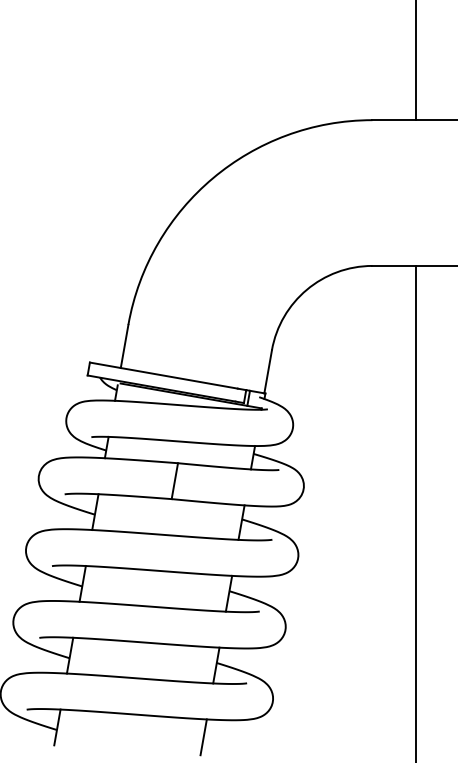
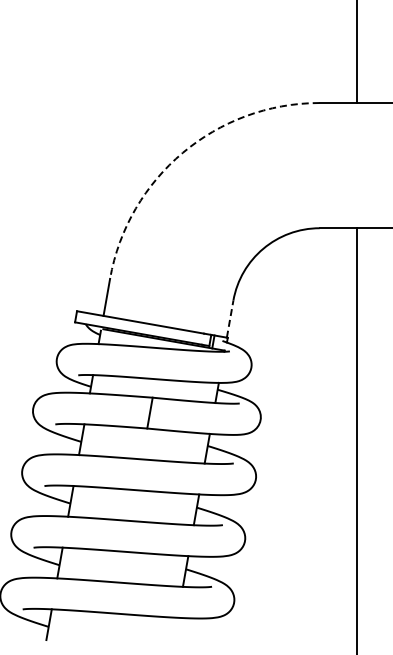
arc: (212, 177) -> (182, 152), solid -> dashed
line: (268, 372) -> (230, 319), solid -> dashed
line: (203, 736) -> (174, 632), removed

